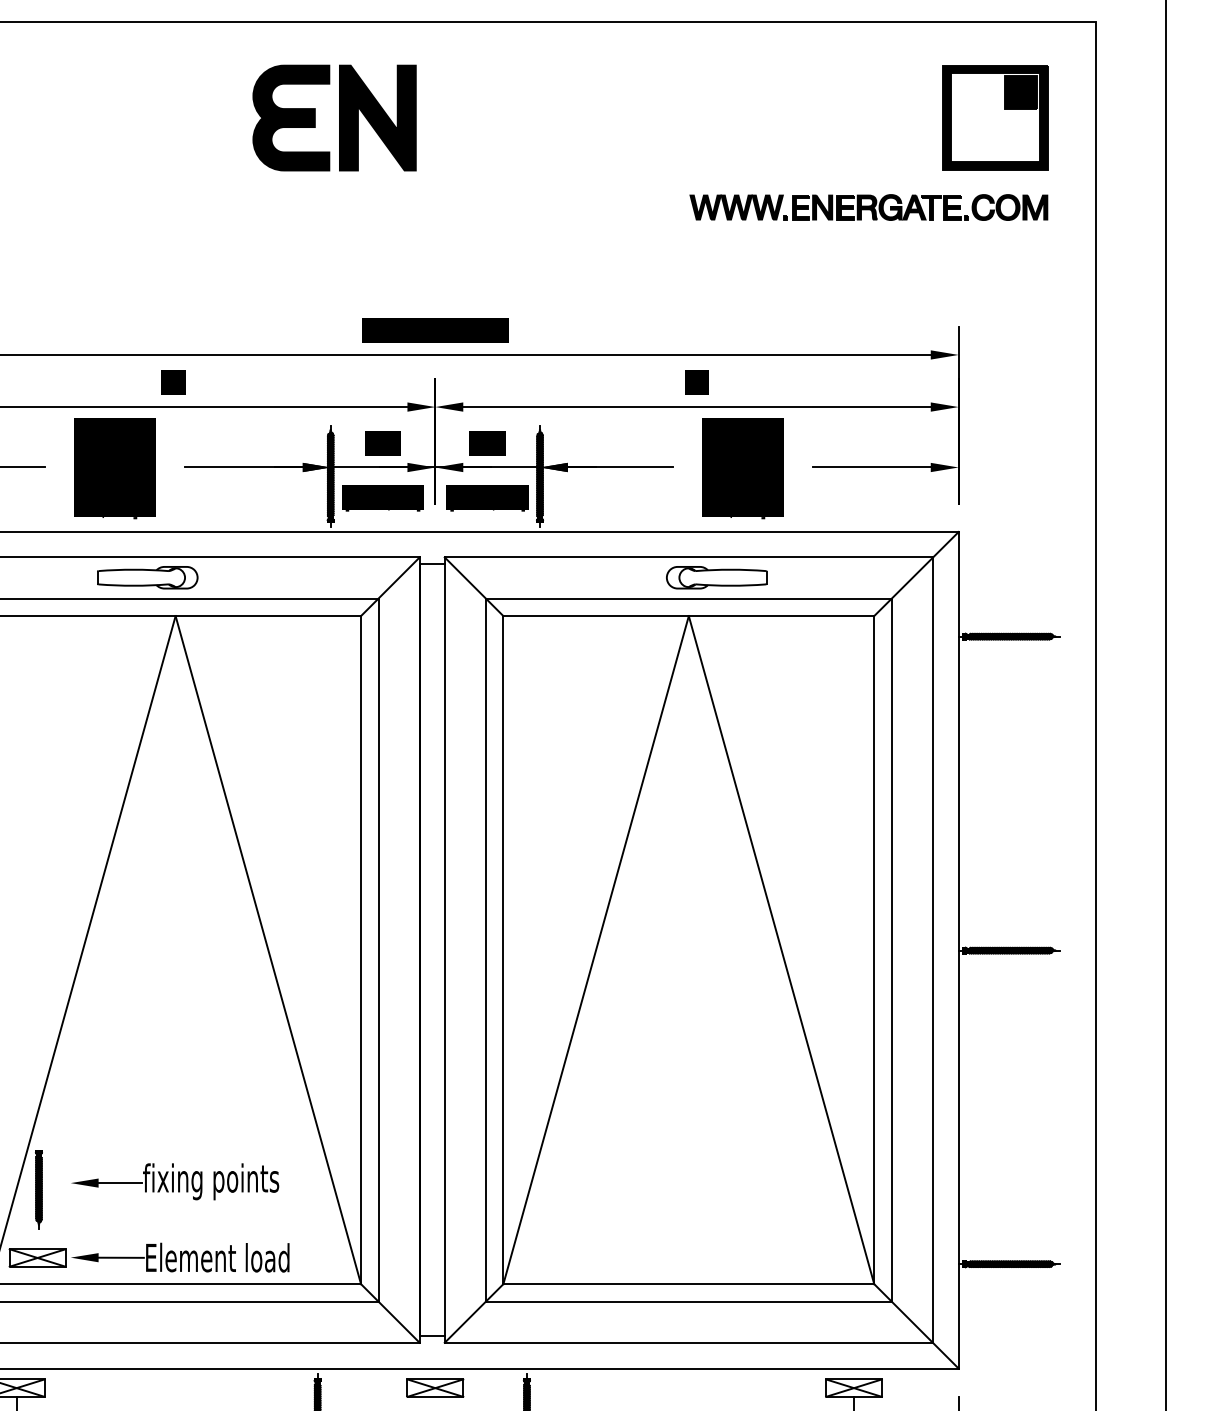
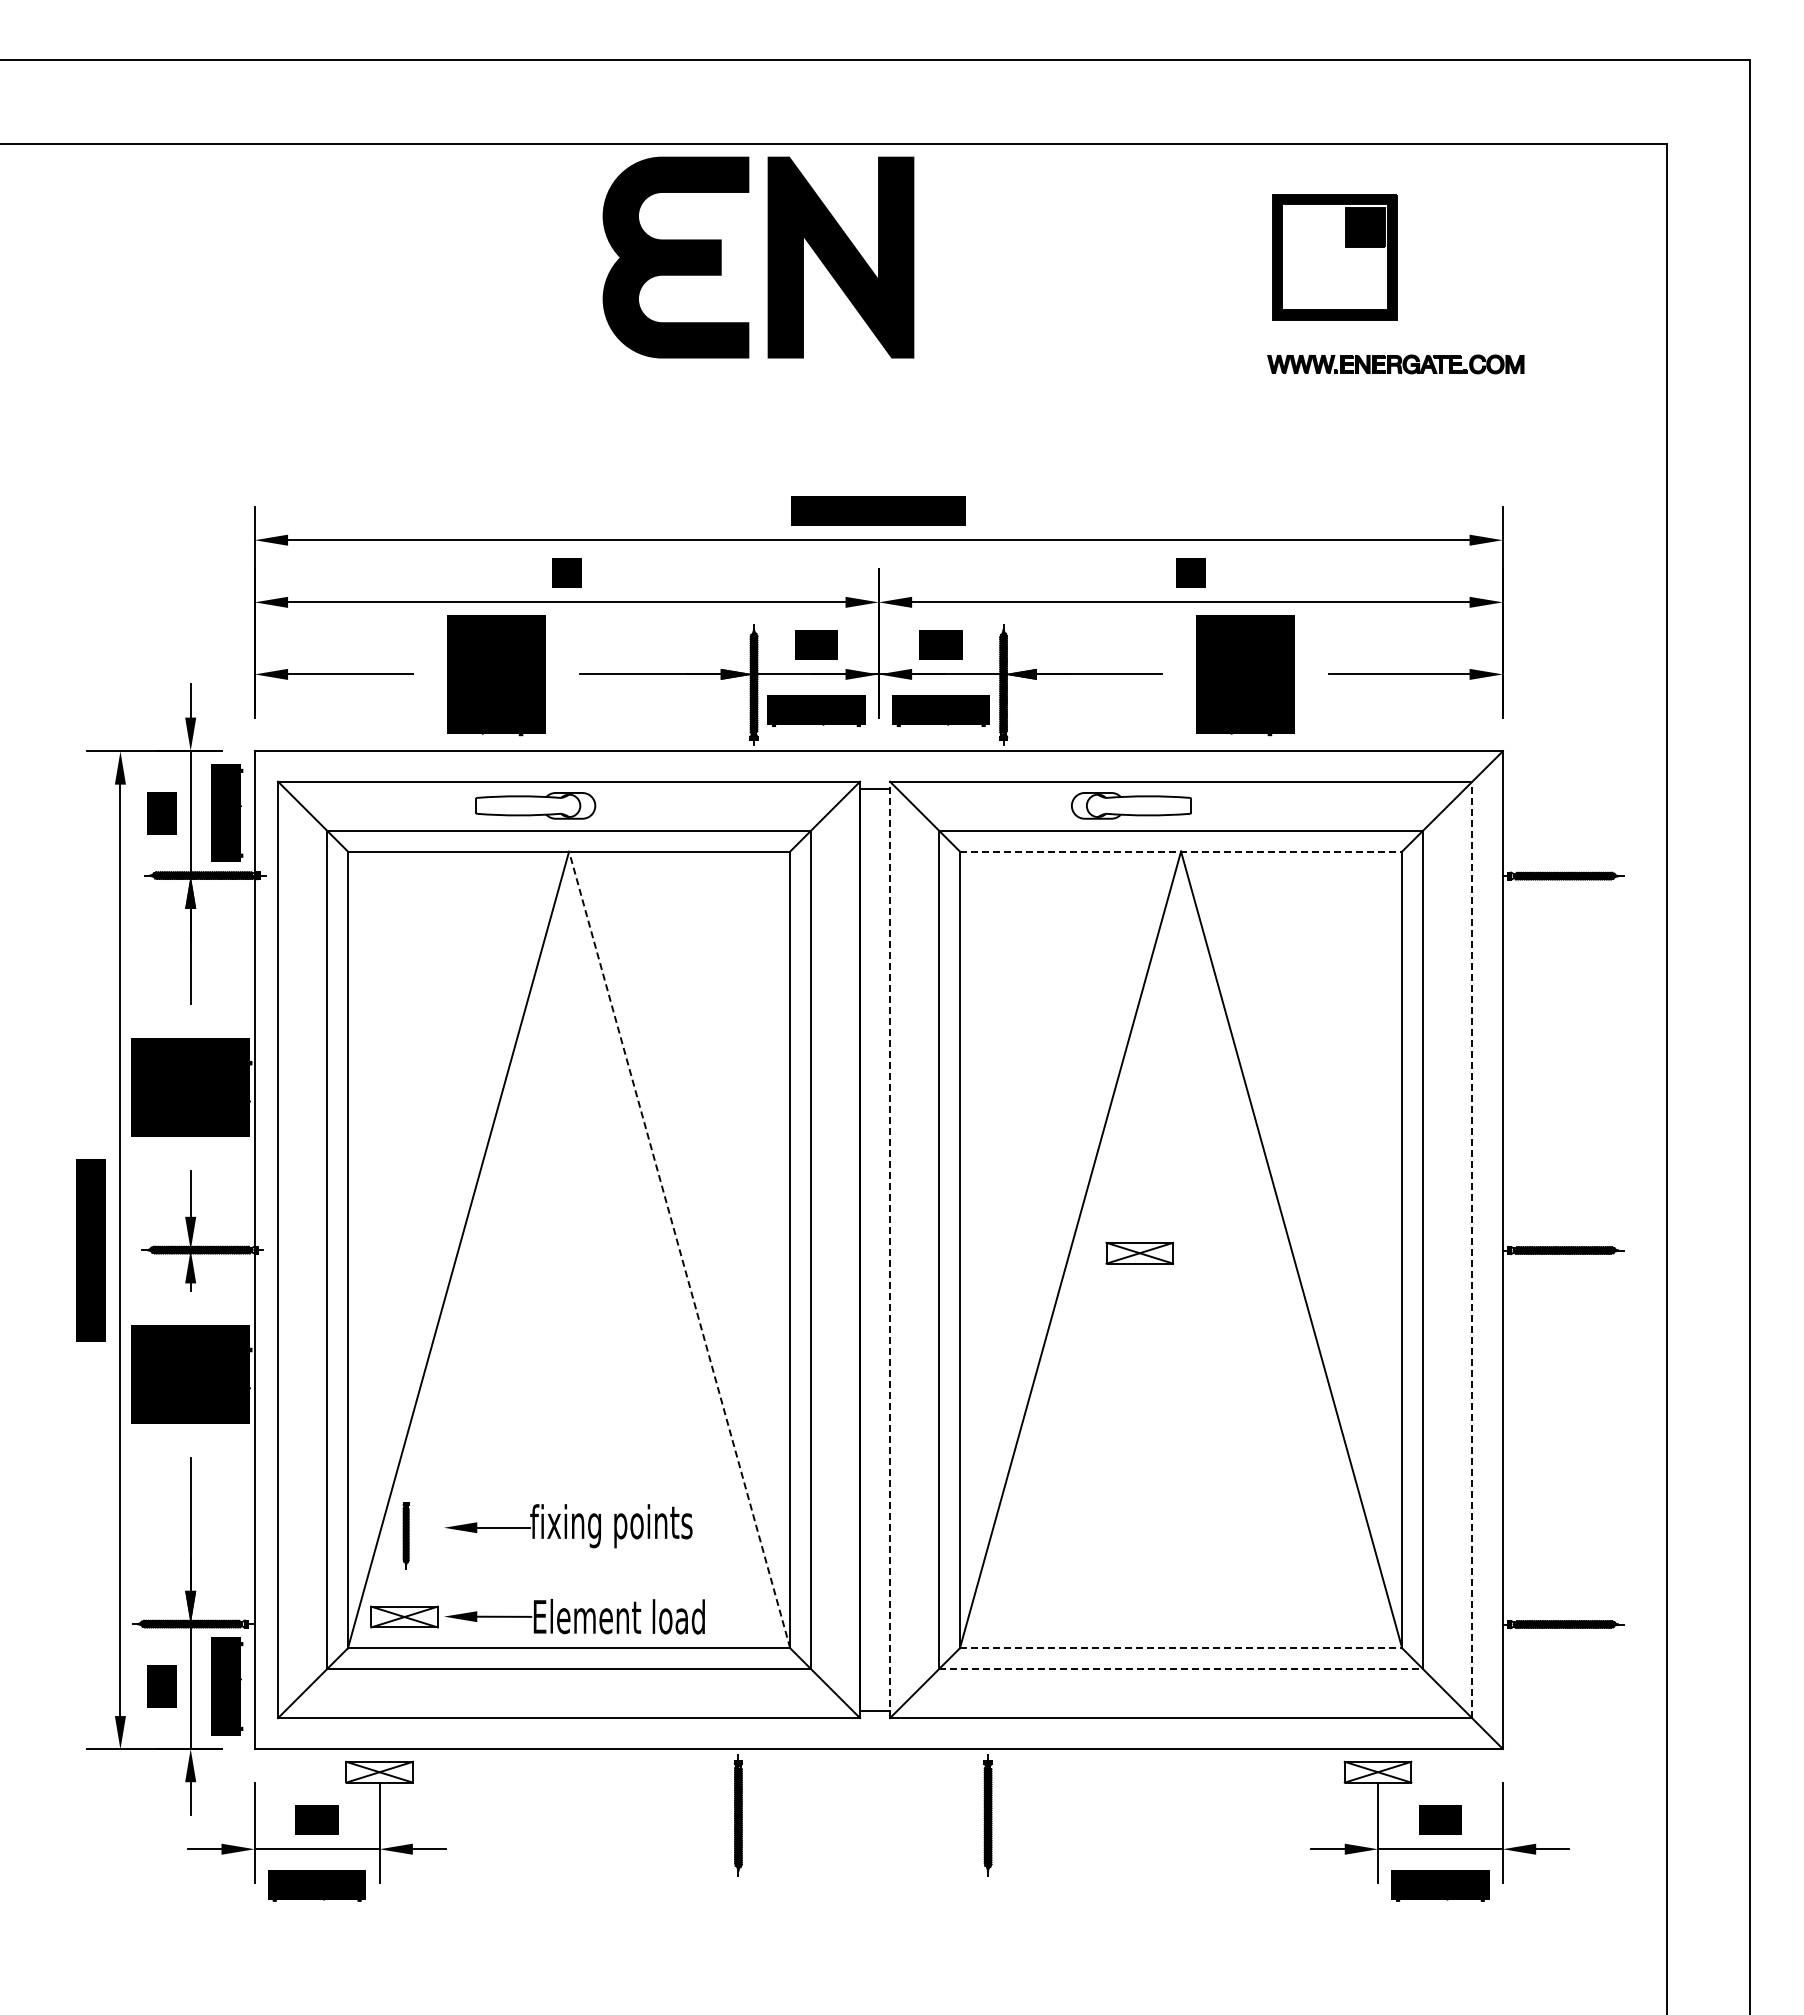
part: (334, 117) -> (758, 257), size x1.6
part: (995, 117) -> (1334, 257), moved
part: (868, 207) -> (1395, 364), size x0.6
part: (716, 577) -> (1131, 805), moved
line: (689, 616) -> (1181, 851), solid -> dashed
line: (268, 949) -> (679, 1249), solid -> dashed
line: (445, 949) -> (890, 1249), solid -> dashed
line: (933, 949) -> (1472, 1249), solid -> dashed
part: (38, 1189) -> (405, 1535), size x0.7
line: (689, 1284) -> (1181, 1648), solid -> dashed
line: (689, 1301) -> (1181, 1669), solid -> dashed
part: (435, 1387) -> (1139, 1252), moved

